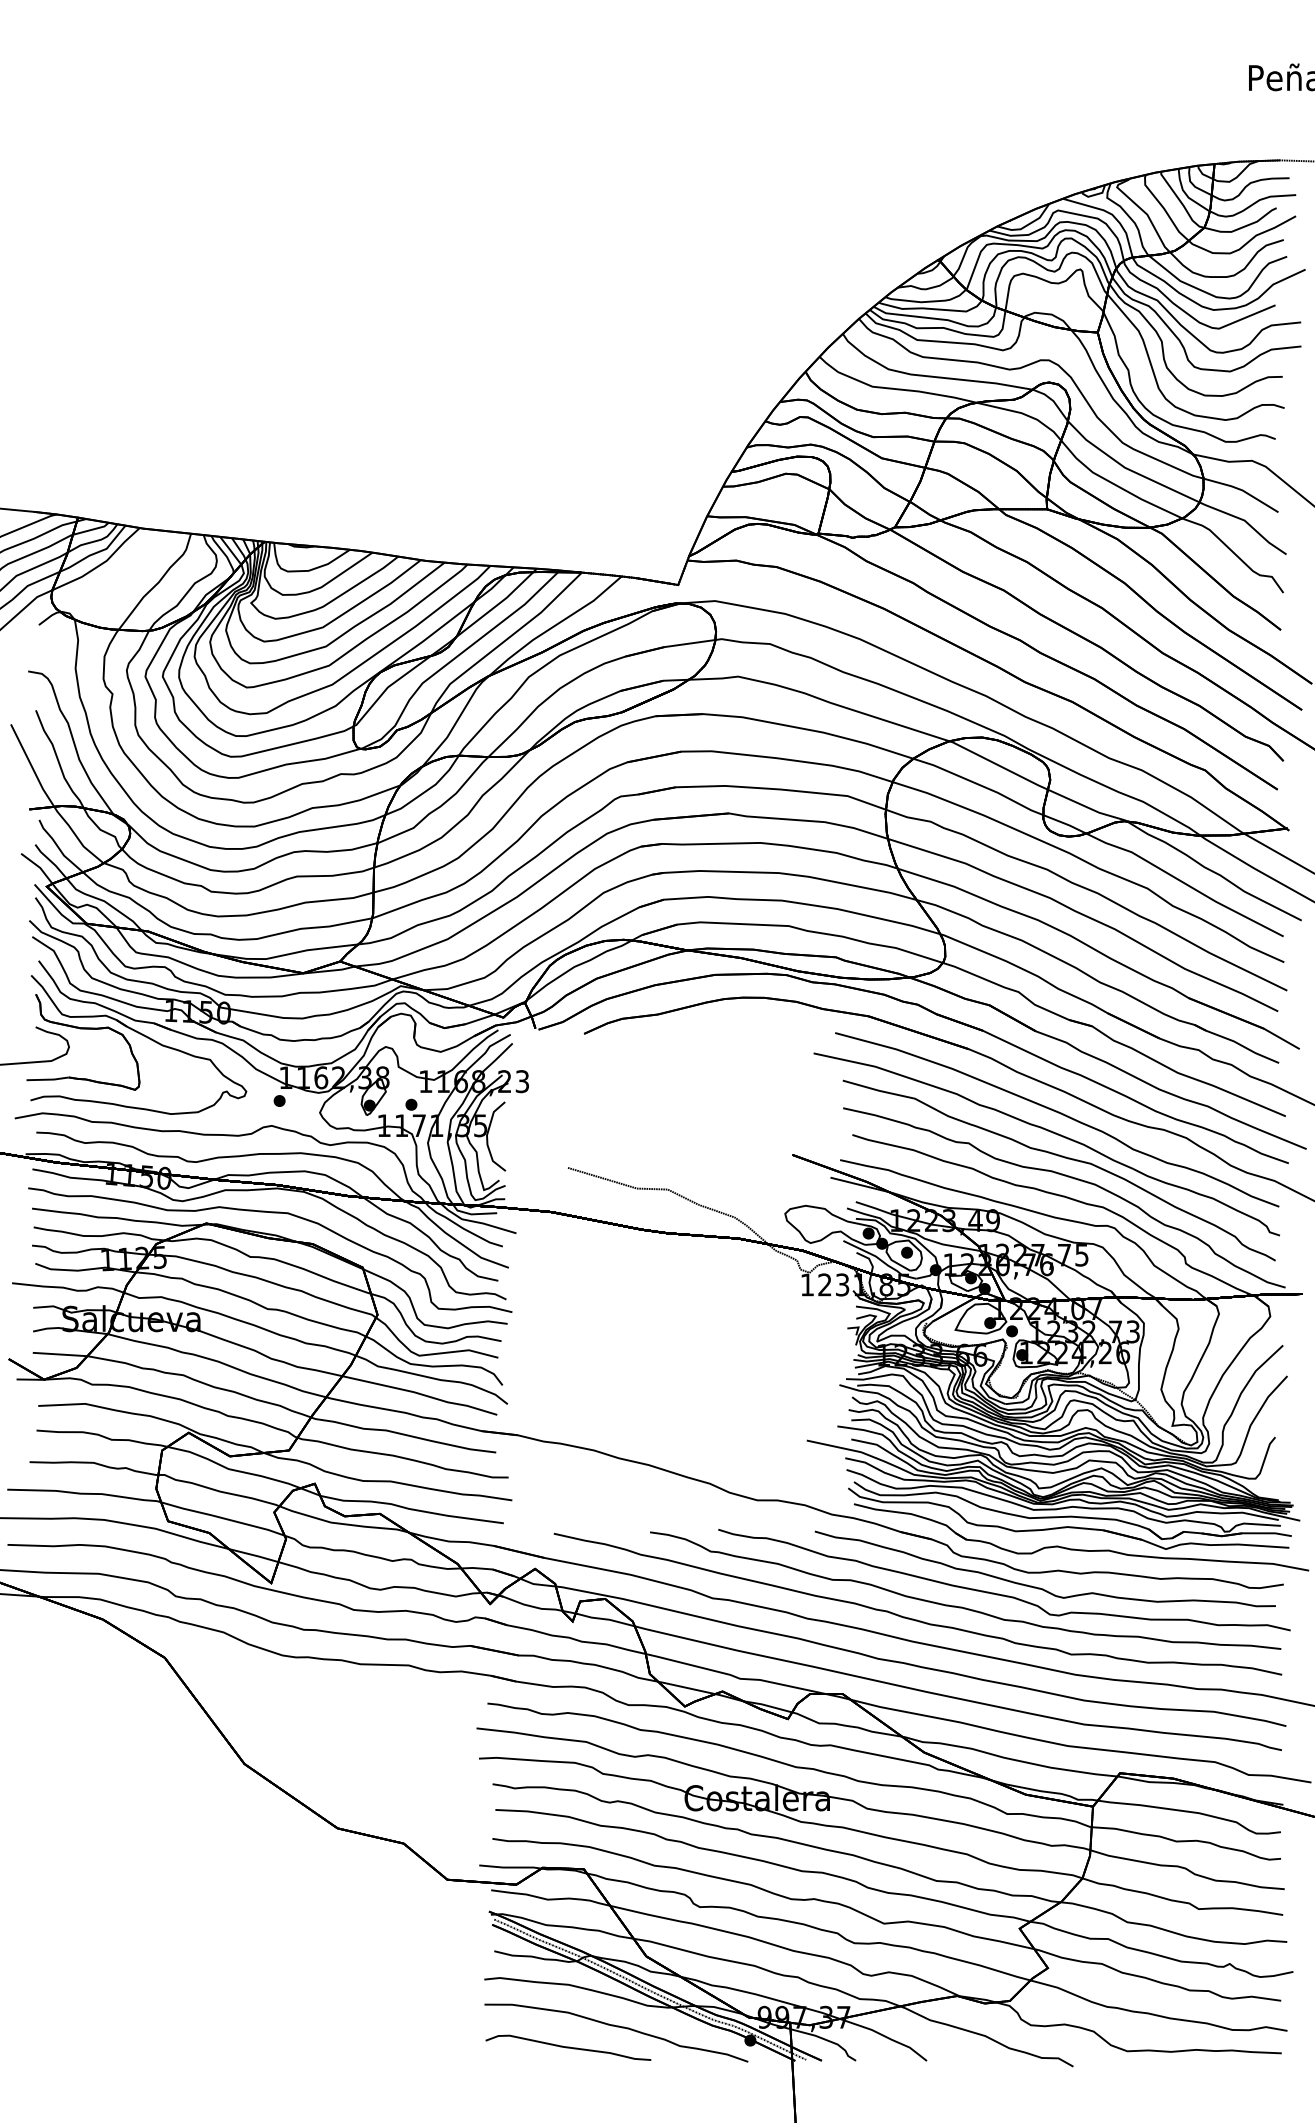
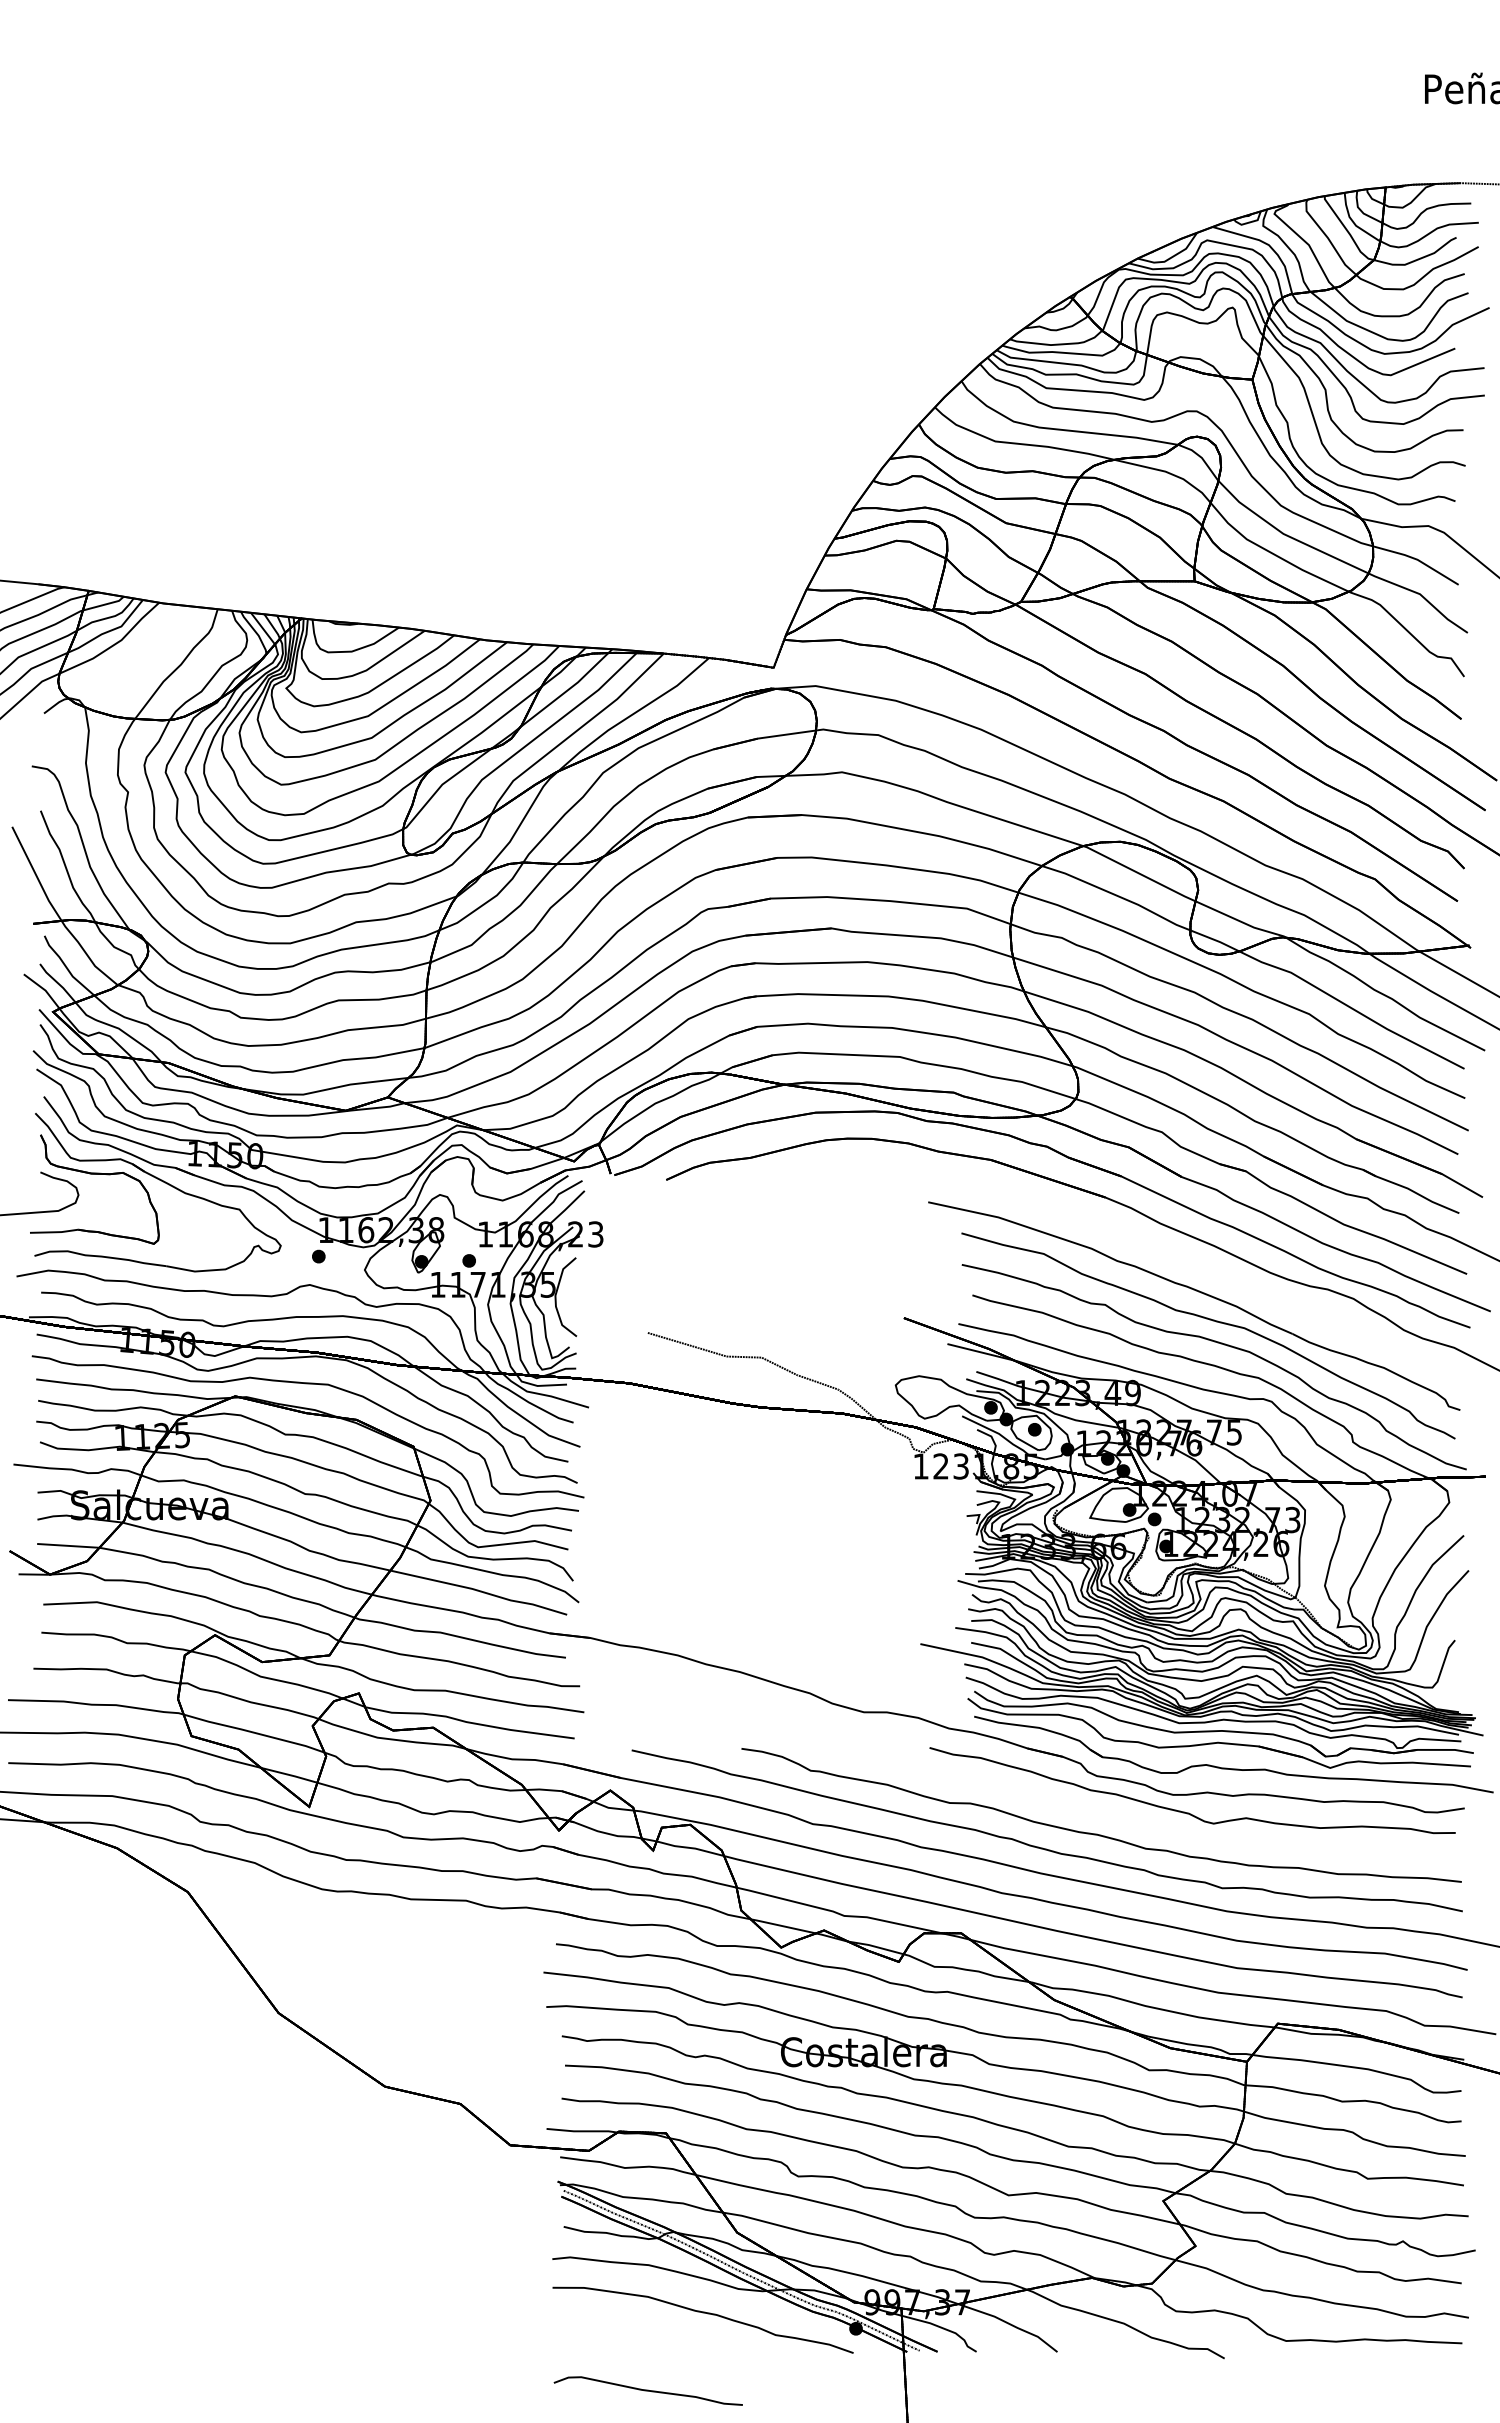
curve: (1057, 1113) -> (1206, 1270), removed
curve: (1002, 1594) -> (1143, 1819), removed
part: (567, 2047) -> (647, 2390), moved

